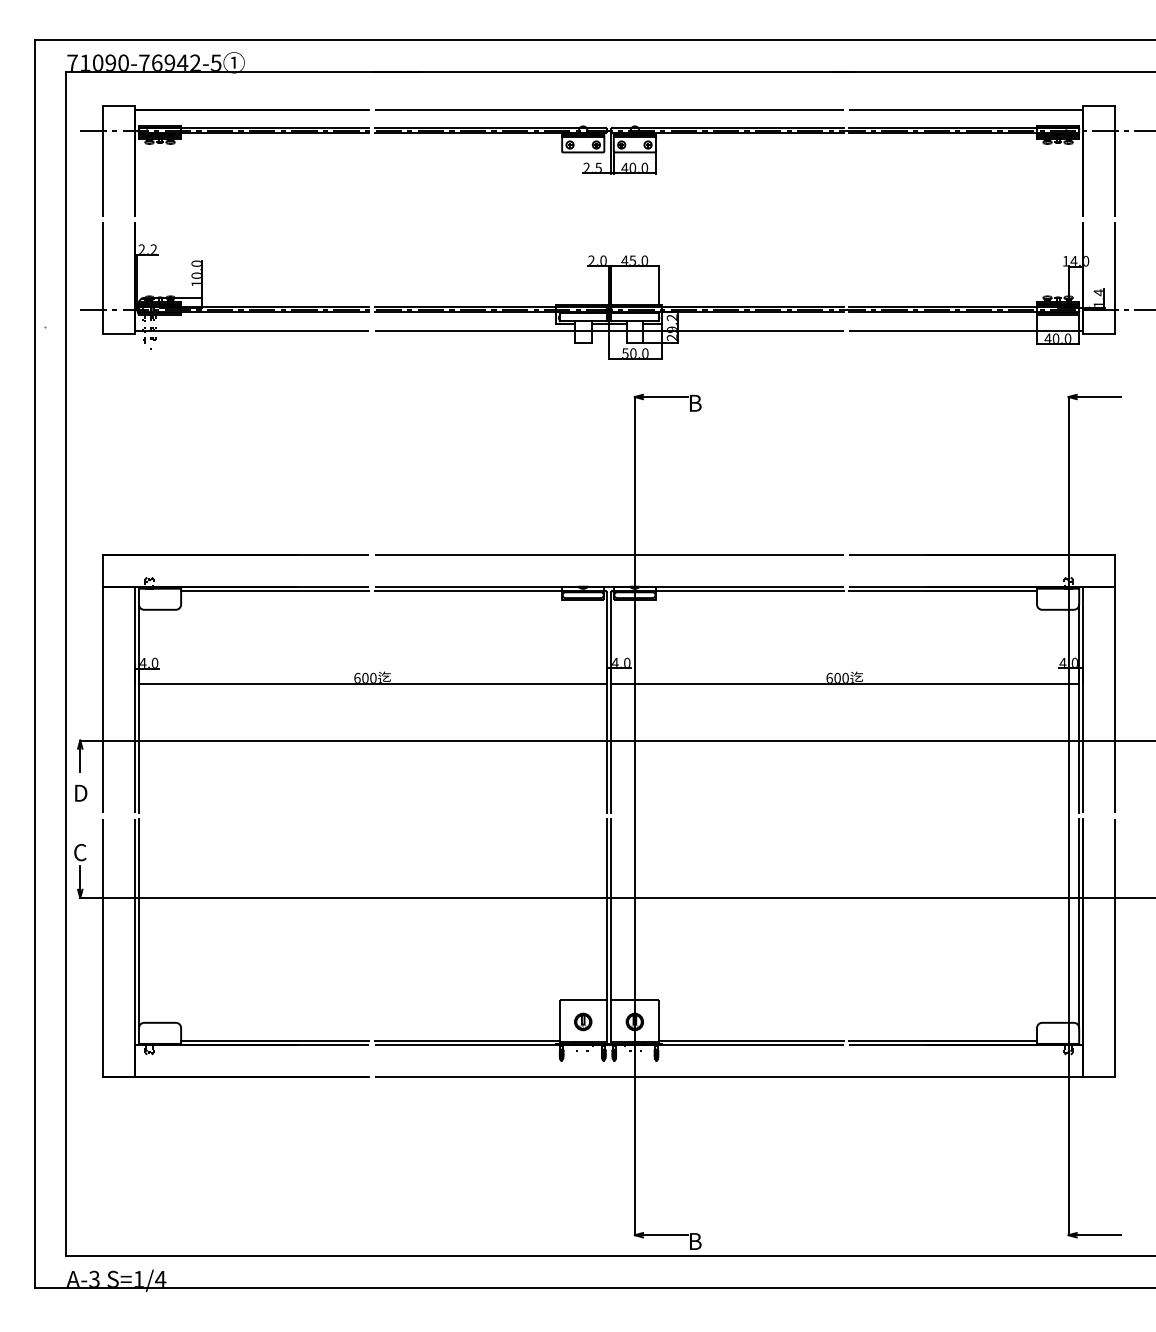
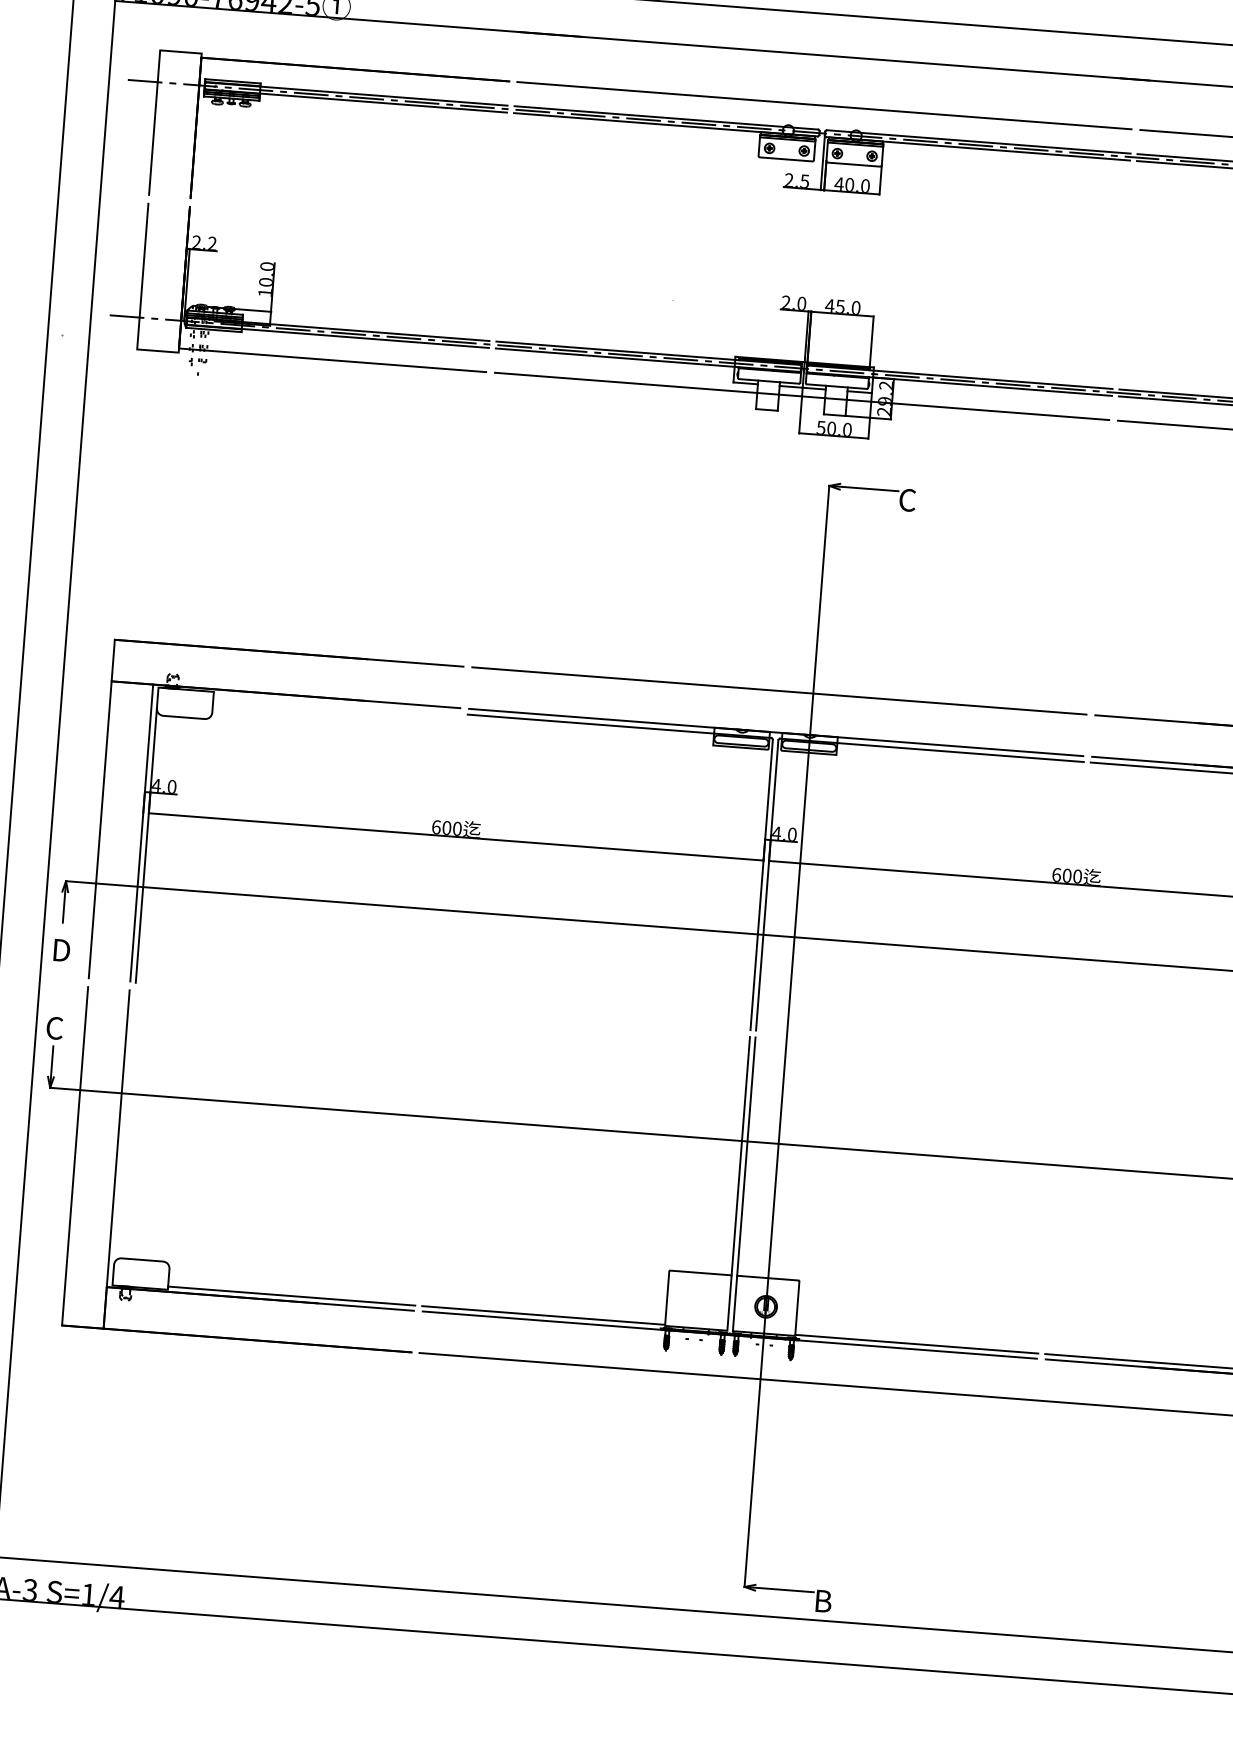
text: (695, 402) -> (908, 499), B -> C
line: (275, 591) -> (337, 705), removed
line: (138, 923) -> (124, 1127), removed
part: (583, 1021) -> (698, 1300), removed

